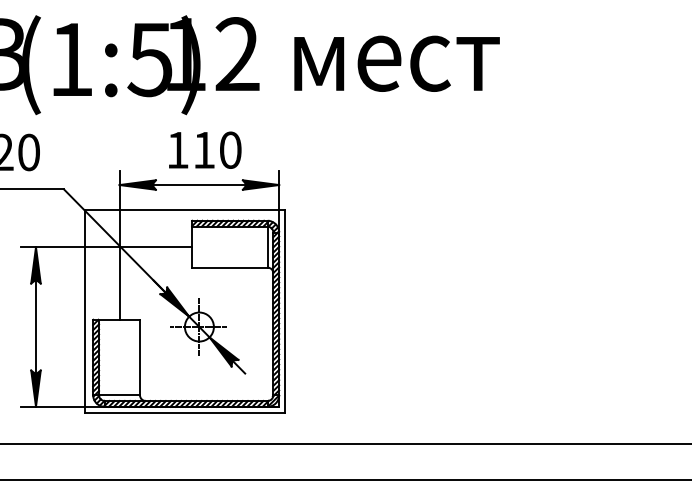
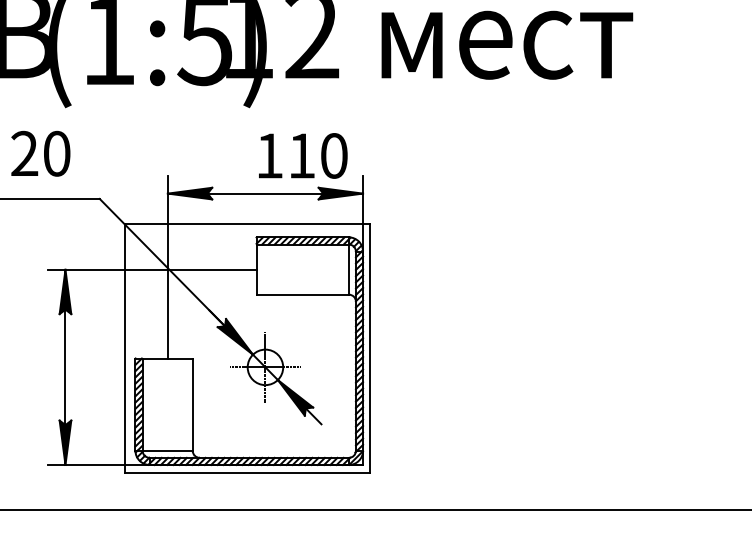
text: (205, 149) -> (303, 155), moved

